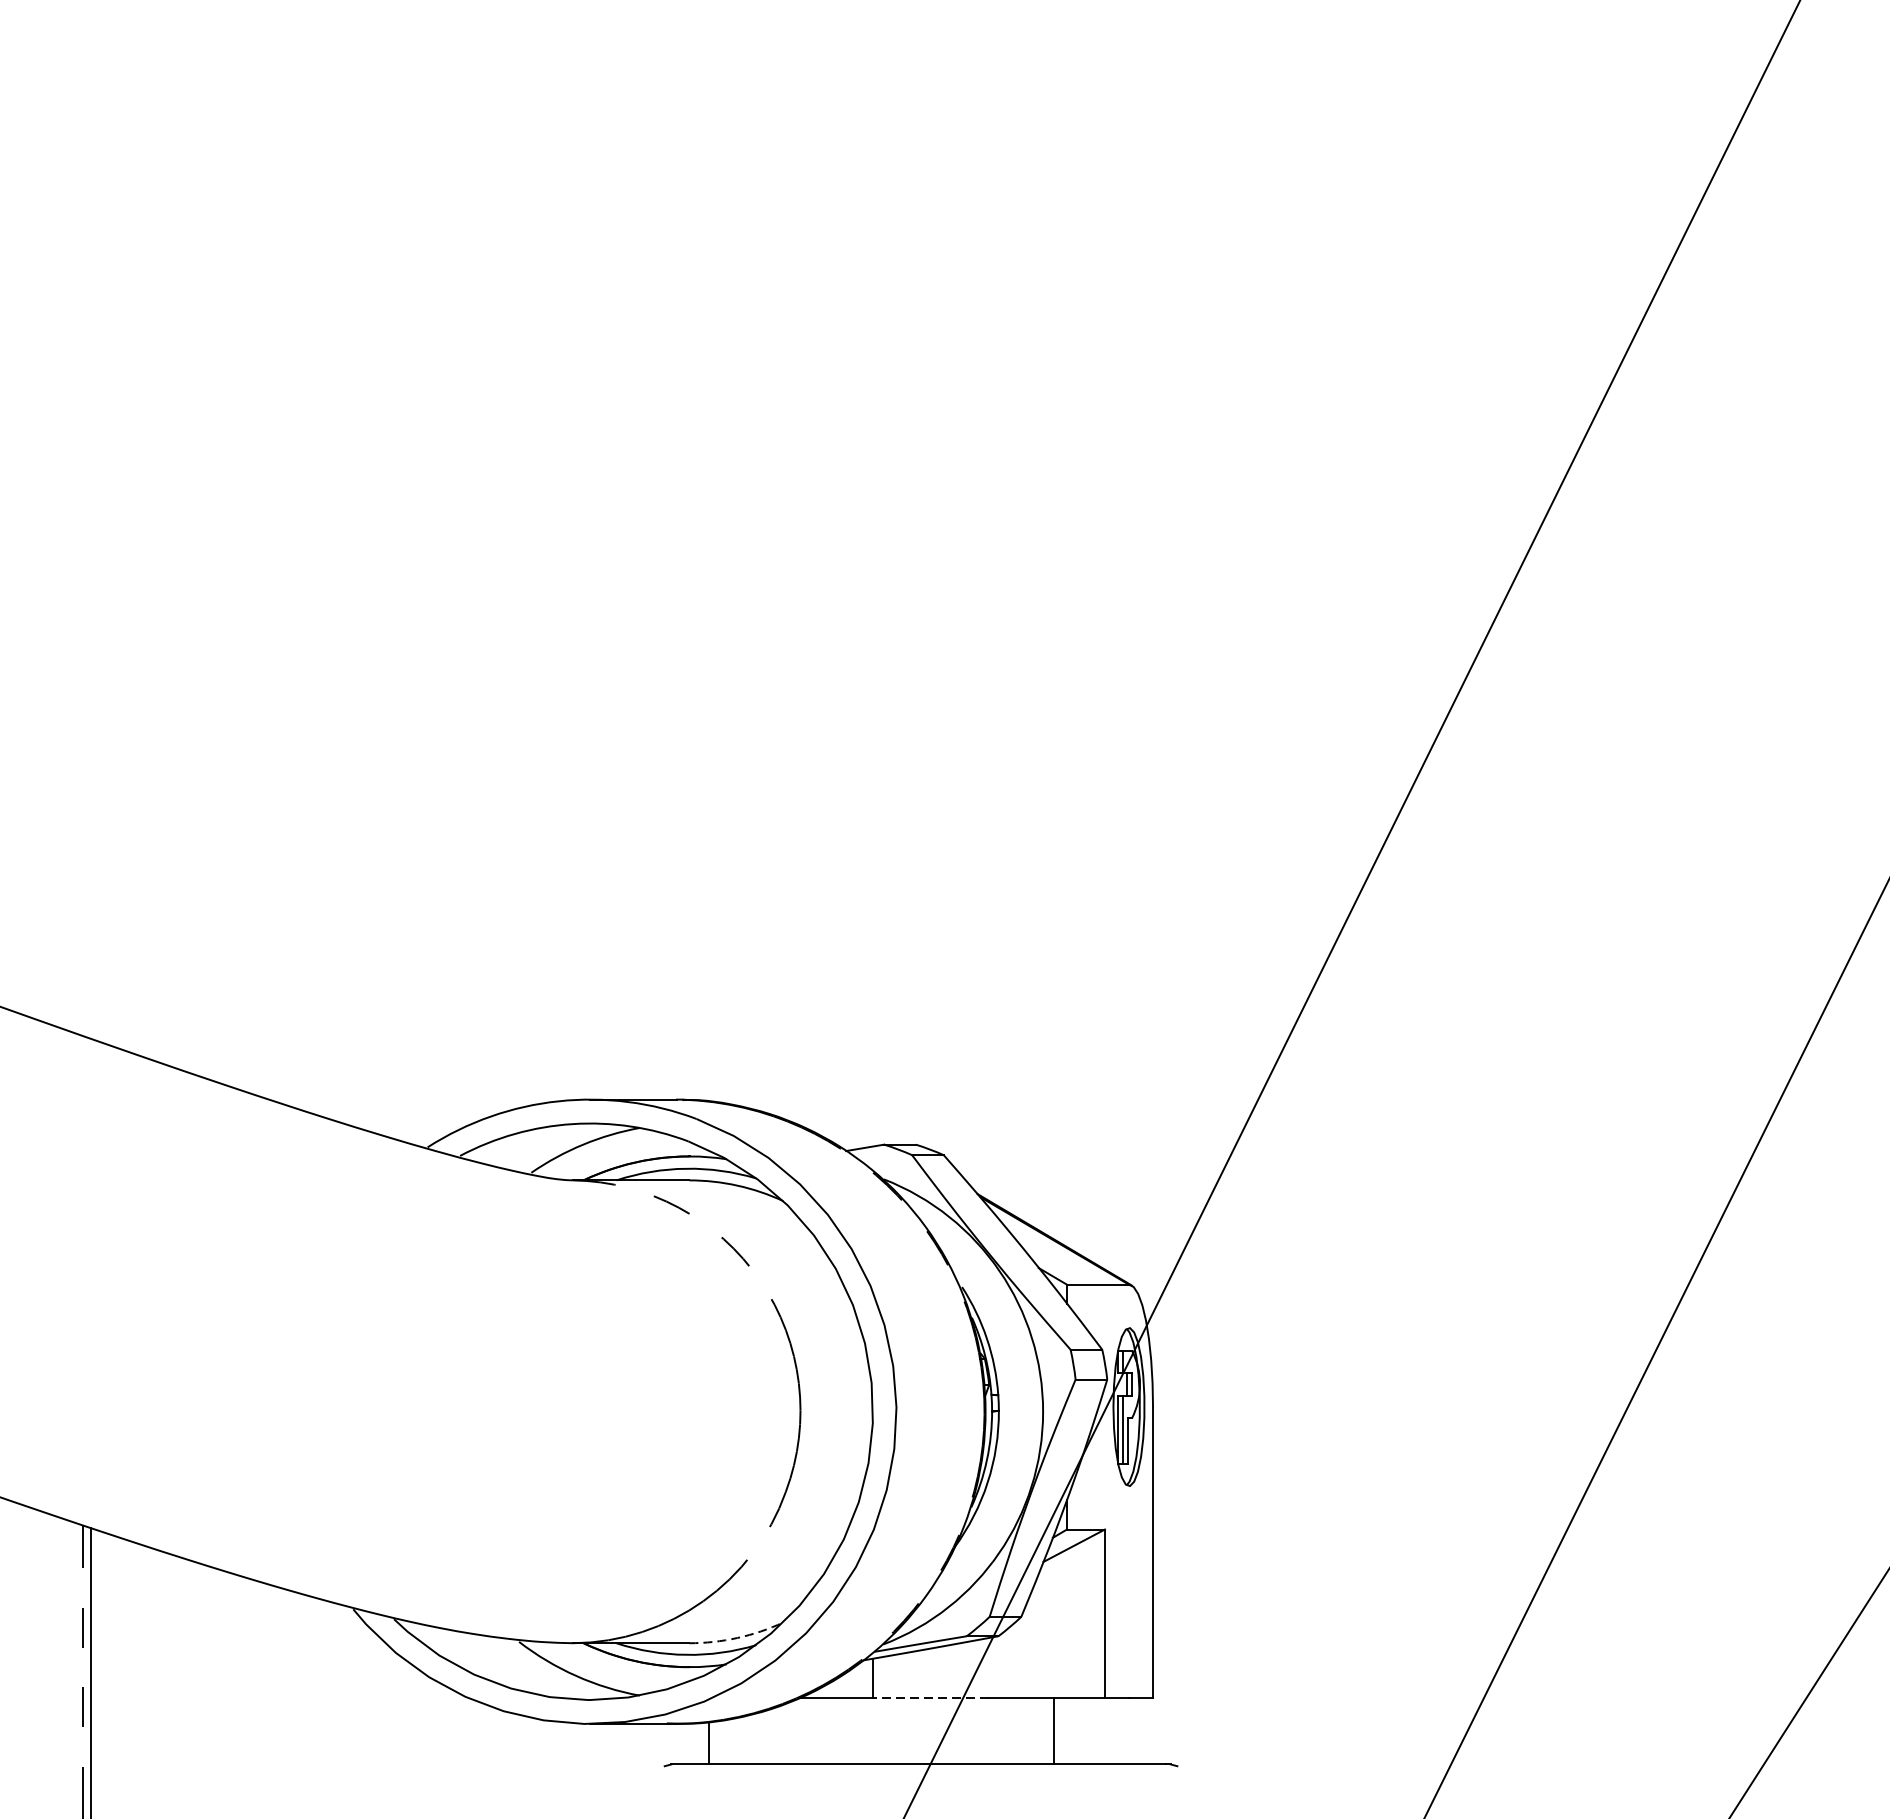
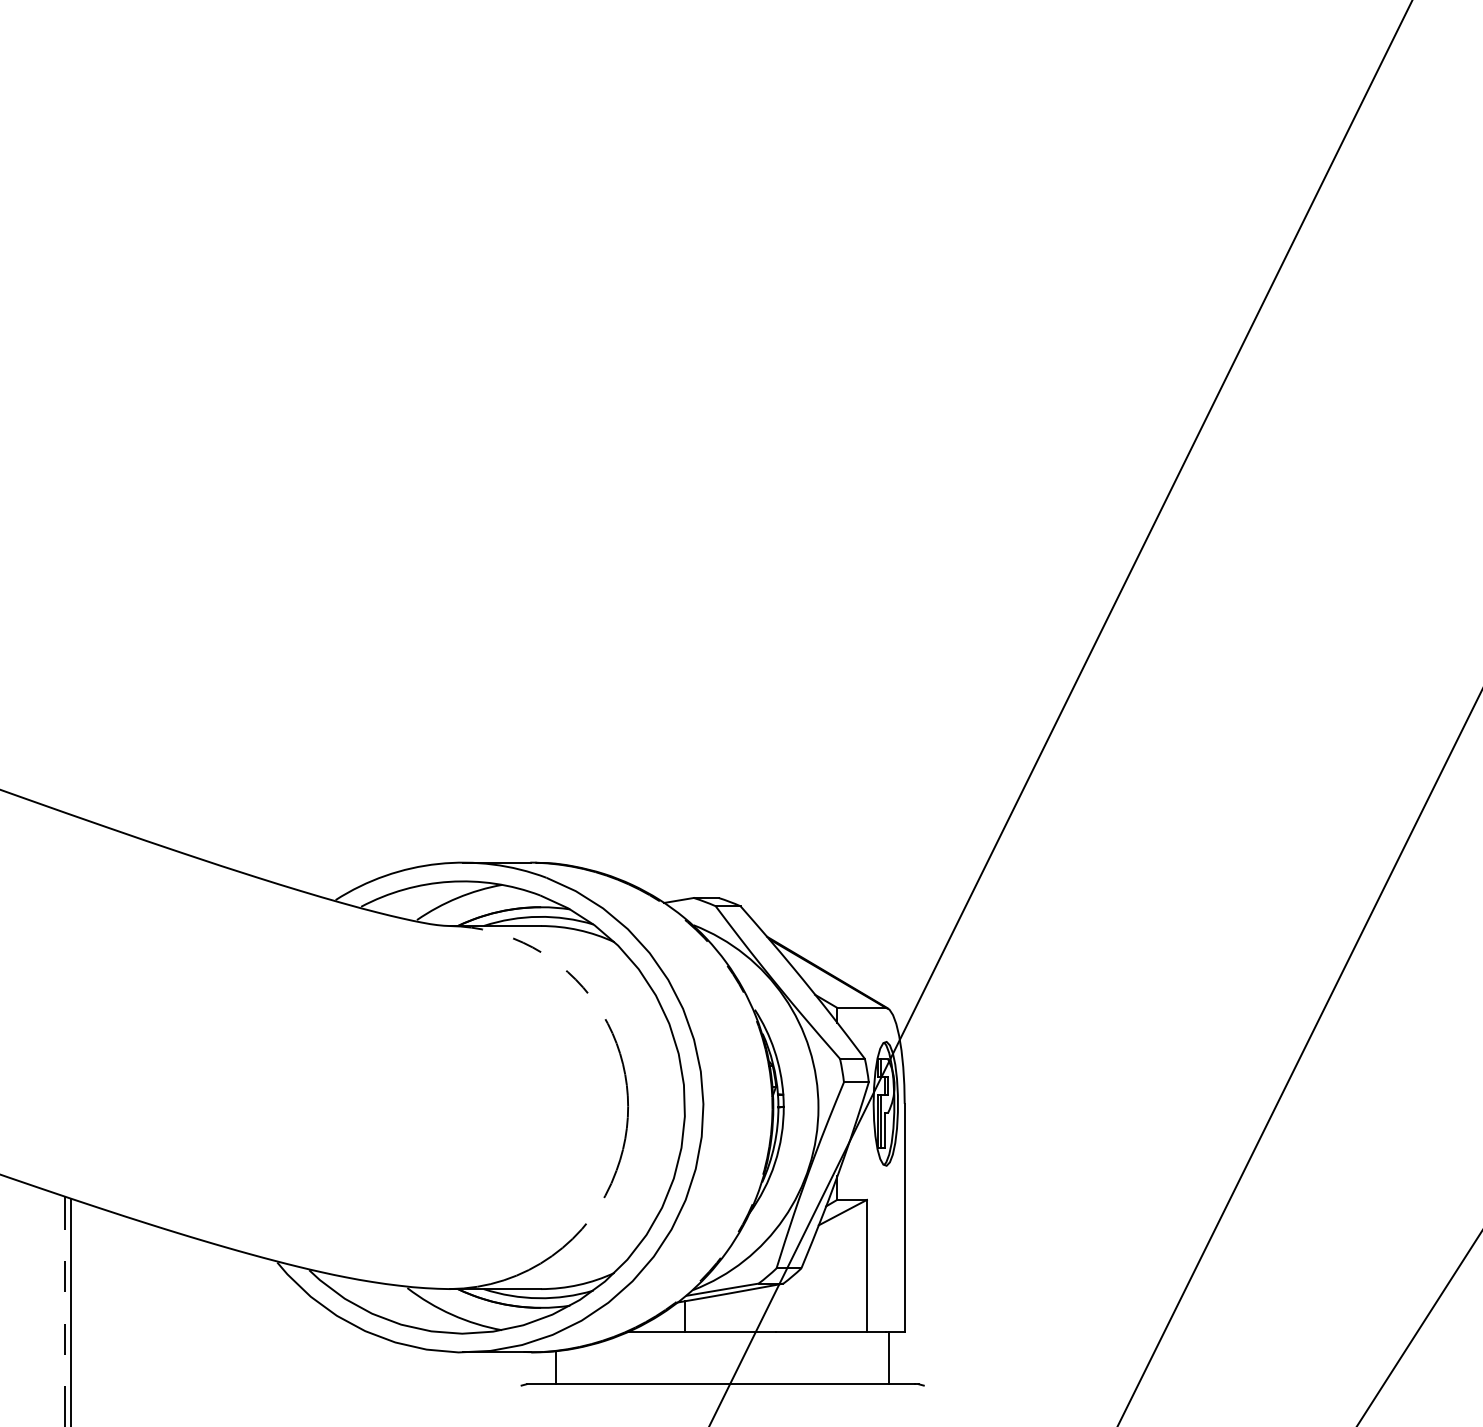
arc: (737, 1637) -> (578, 1284), dashed -> solid
line: (929, 1697) -> (729, 1331), dashed -> solid
line: (1054, 1730) -> (889, 1357), moved

